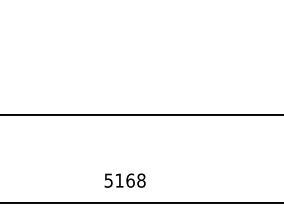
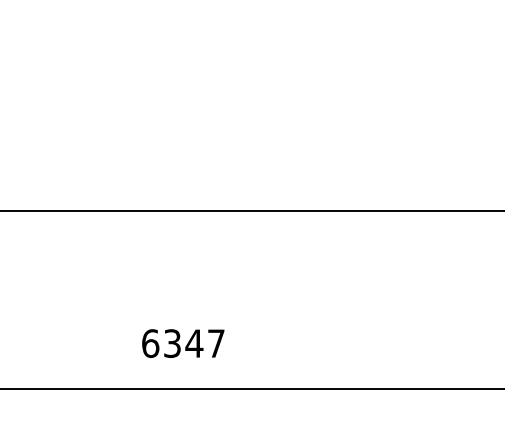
text: (124, 180) -> (182, 343), 5168 -> 6347

